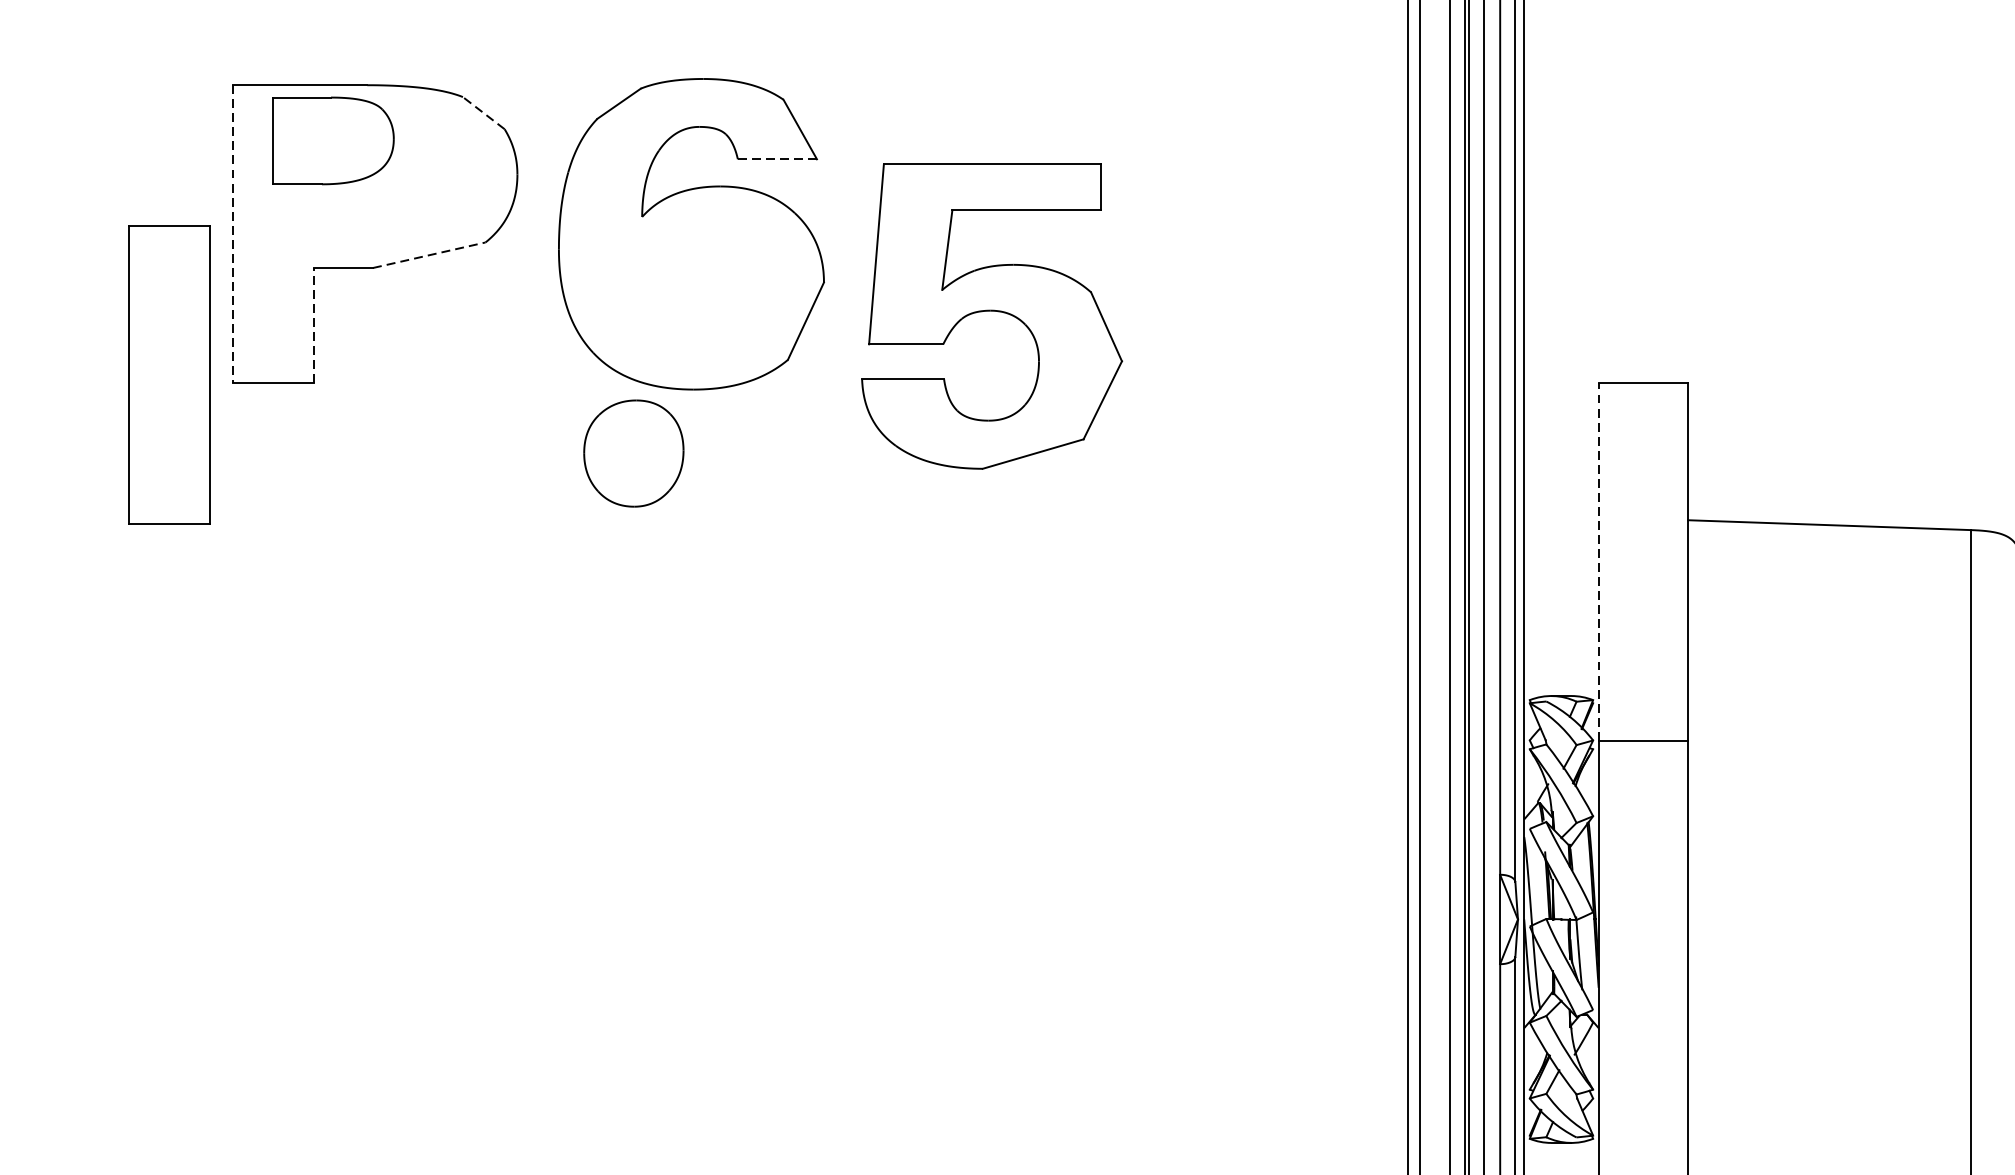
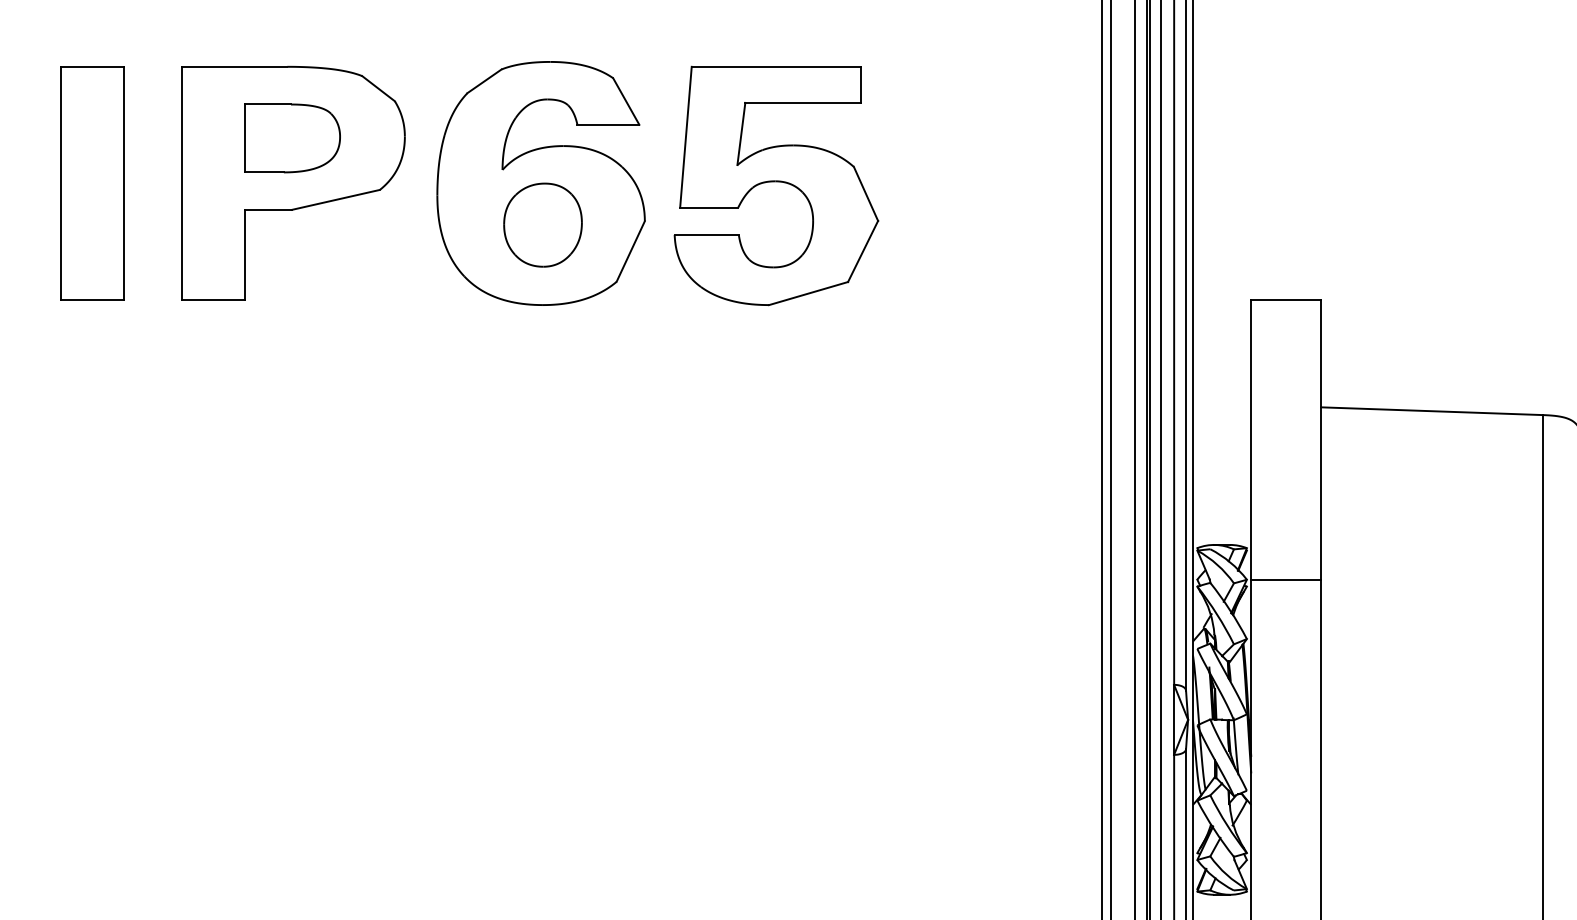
line: (483, 112) -> (378, 88), dashed -> solid
part: (332, 141) -> (292, 138), moved
line: (777, 158) -> (608, 124), dashed -> solid
line: (232, 234) -> (181, 183), dashed -> solid
line: (430, 254) -> (336, 199), dashed -> solid
part: (992, 316) -> (776, 185), moved
line: (313, 324) -> (245, 254), dashed -> solid
part: (169, 374) -> (92, 183), moved
part: (633, 452) -> (542, 224), moved
line: (1598, 562) -> (1251, 440), dashed -> solid

